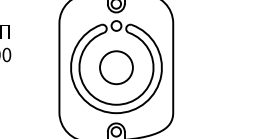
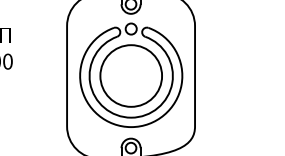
circle: (116, 67) -> (131, 75), size x1.67

